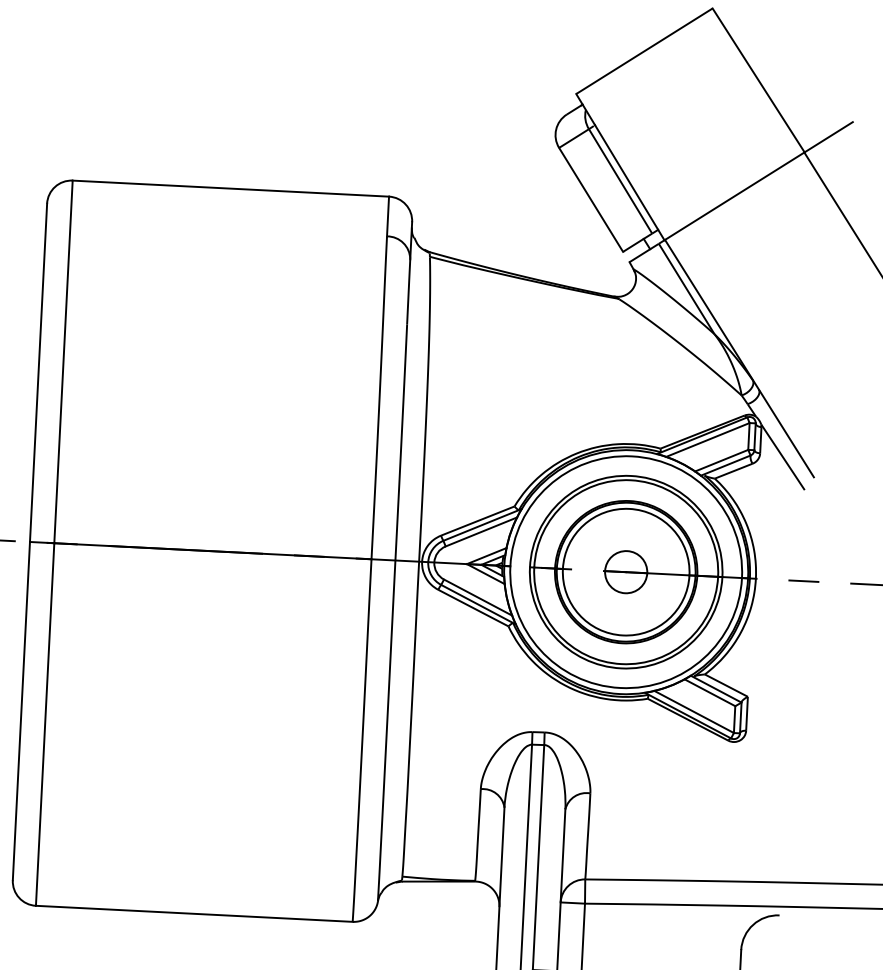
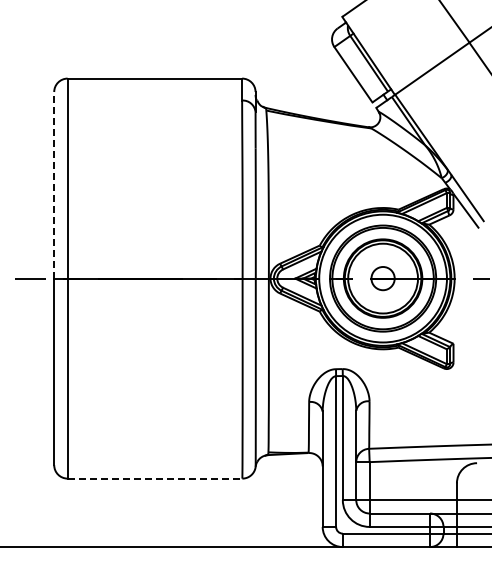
line: (39, 371) -> (54, 184), solid -> dashed
line: (195, 913) -> (155, 478), solid -> dashed

